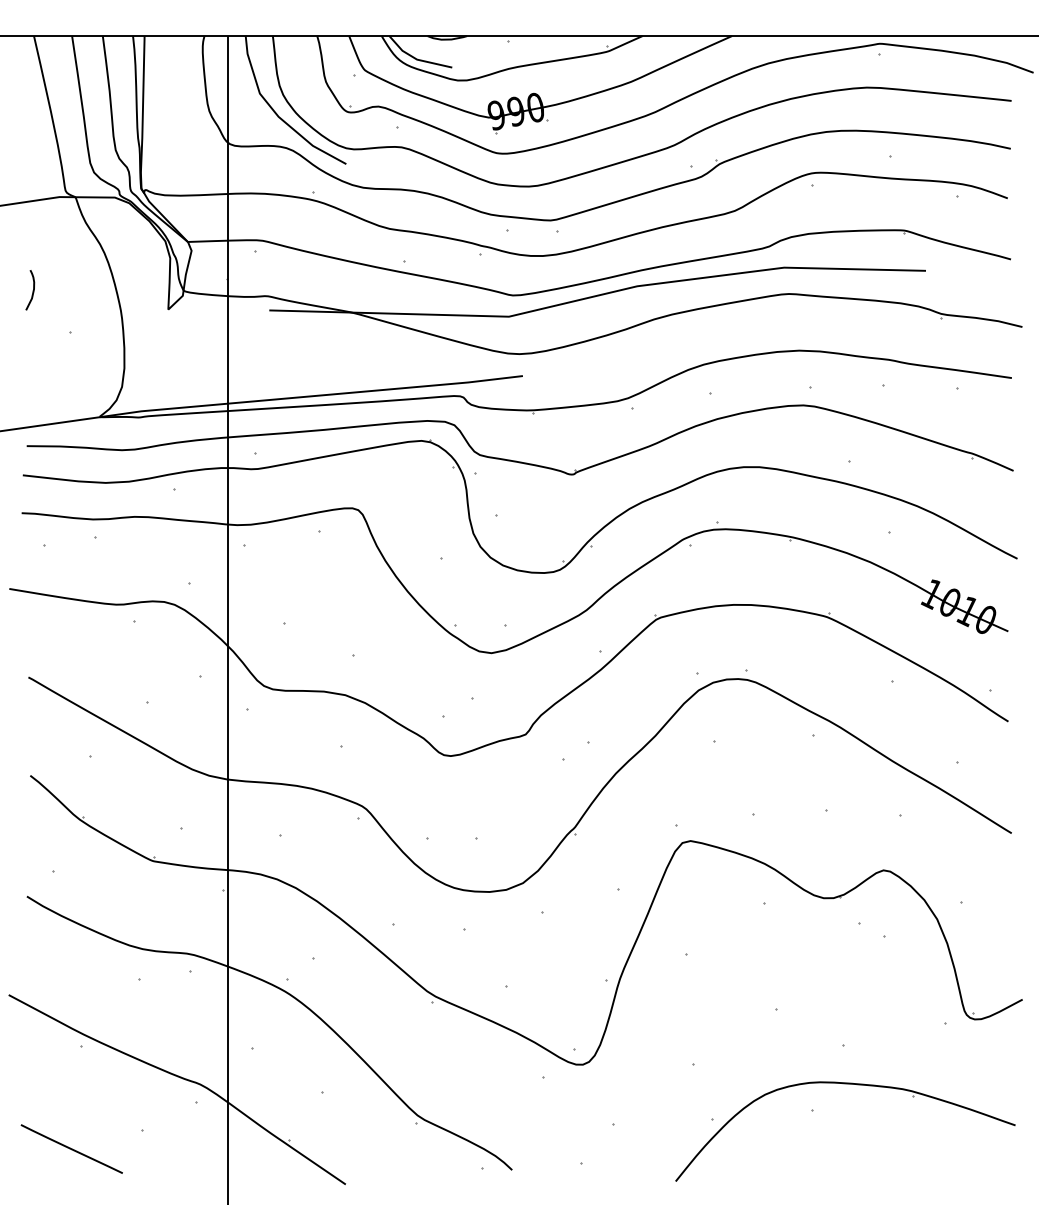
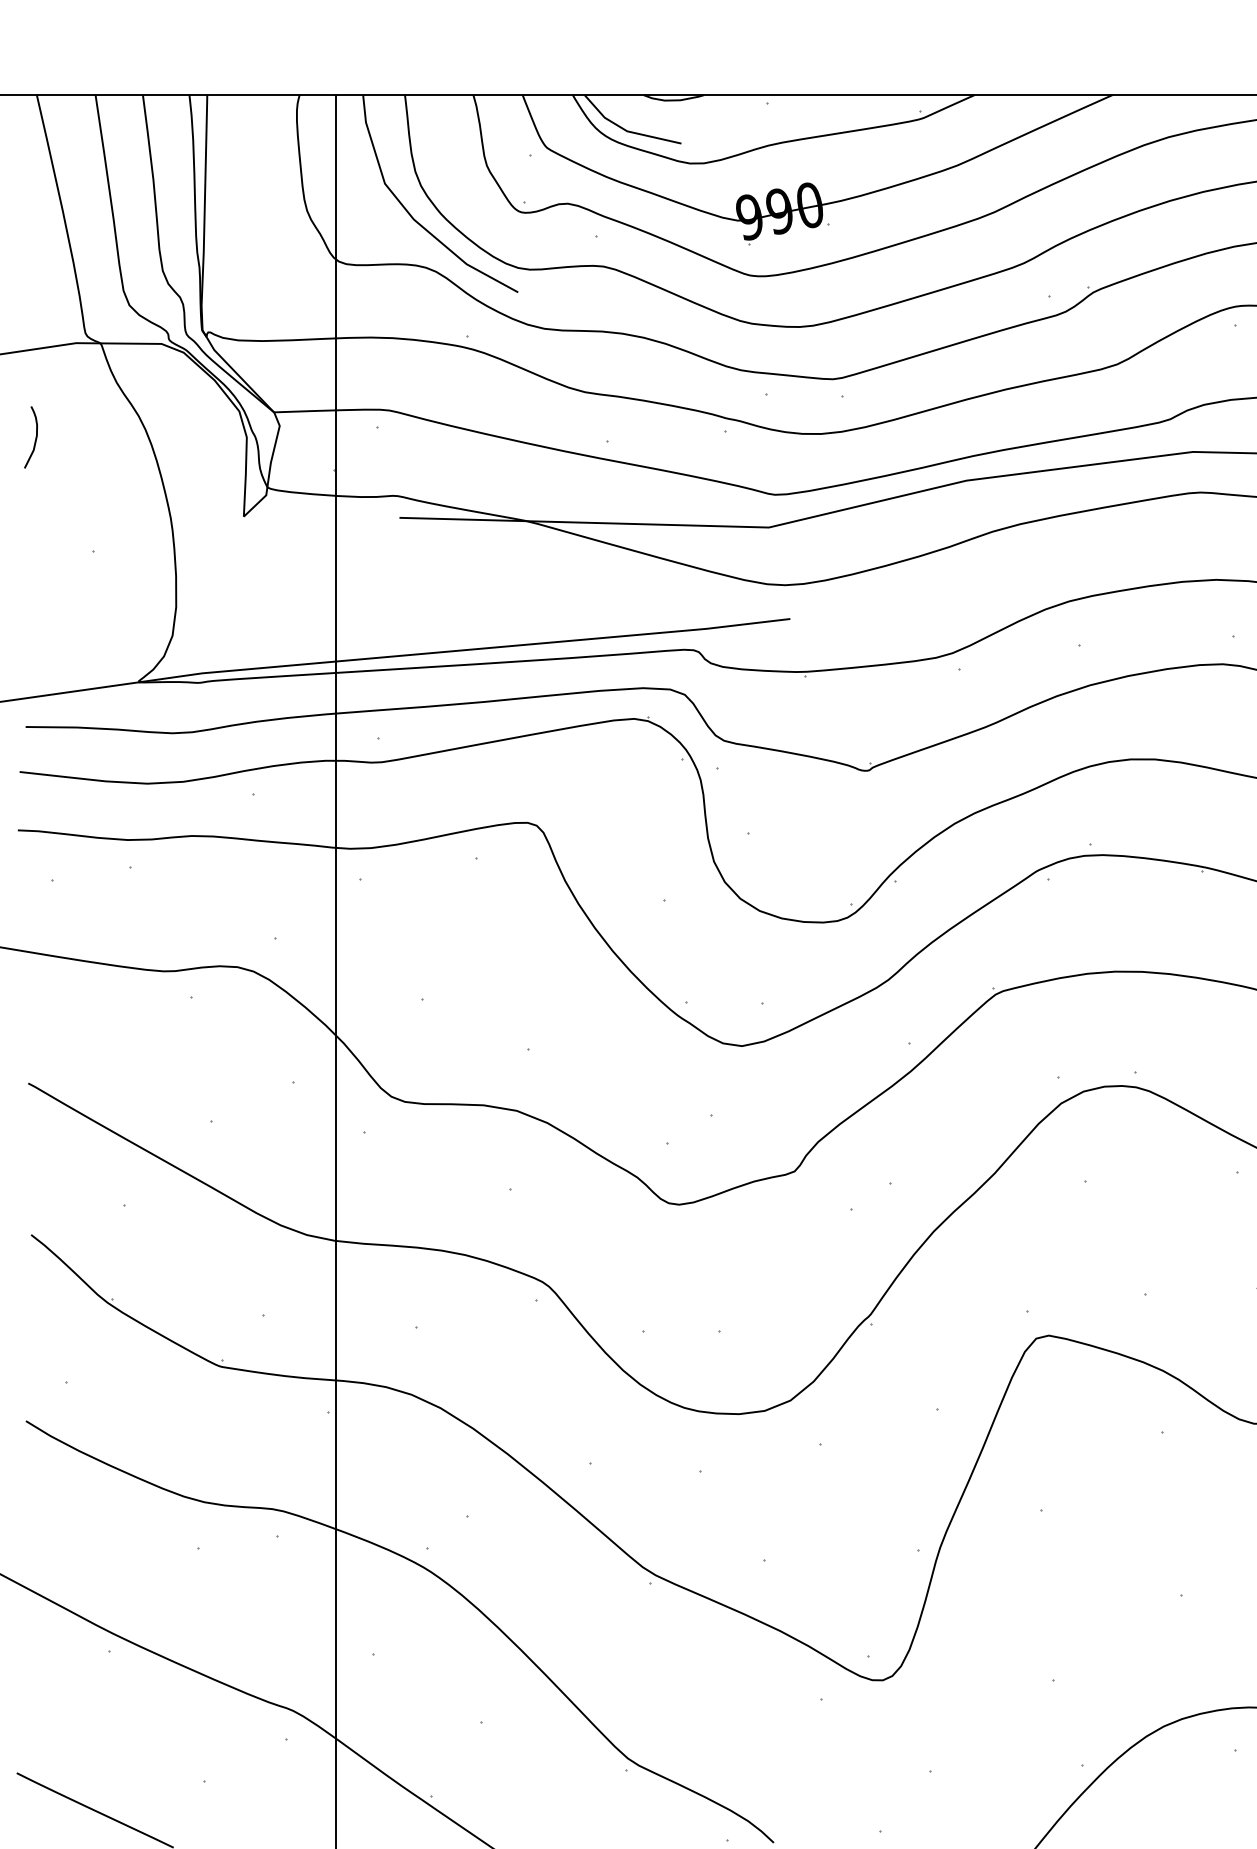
curve: (32, 290) -> (34, 437), moved

